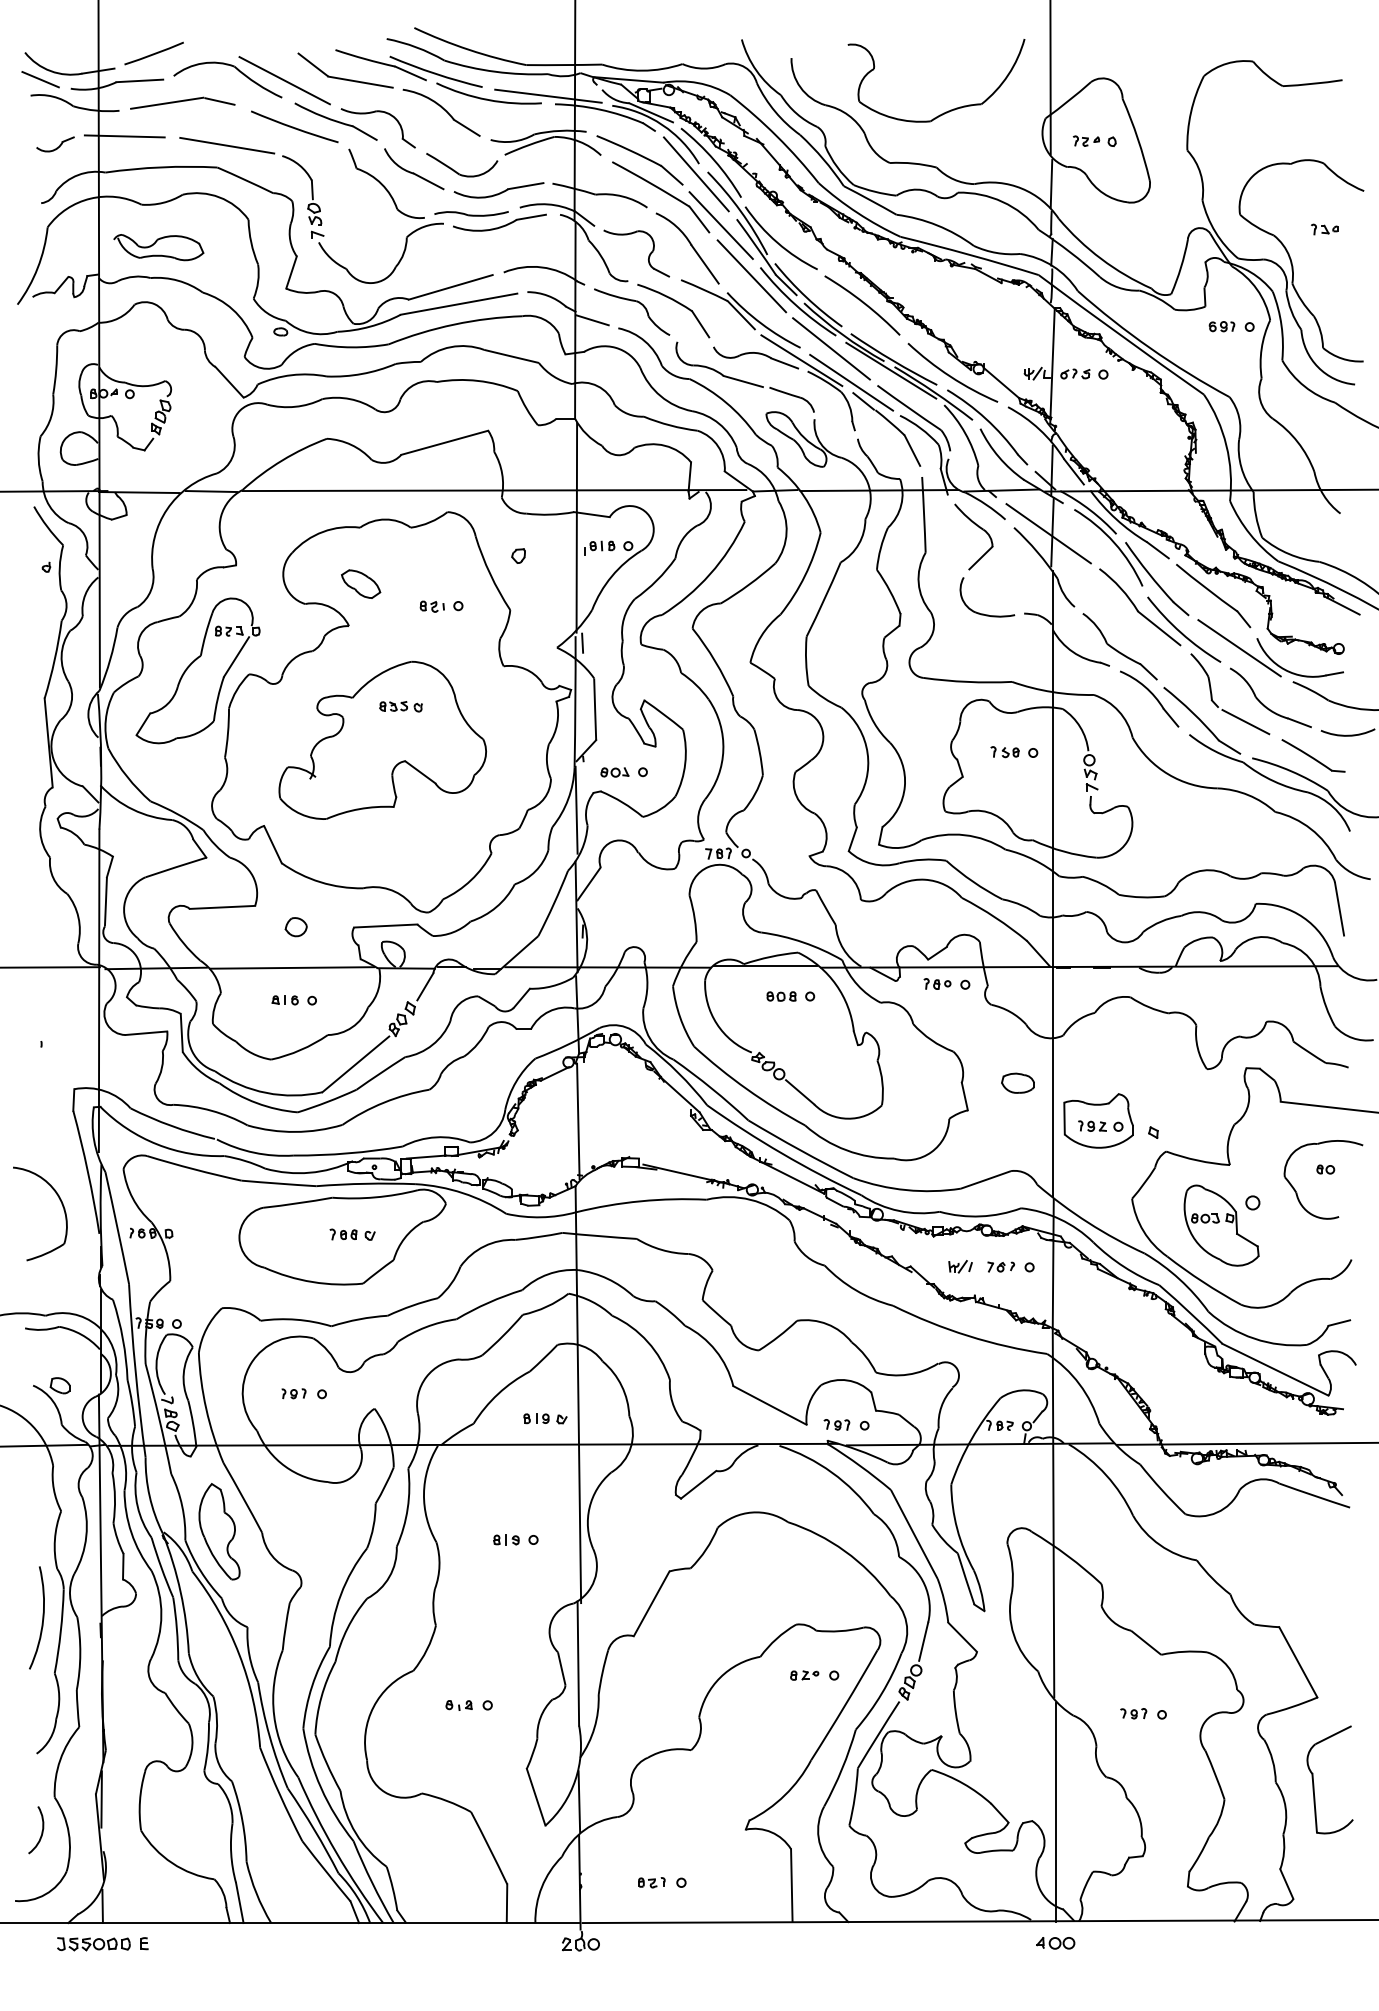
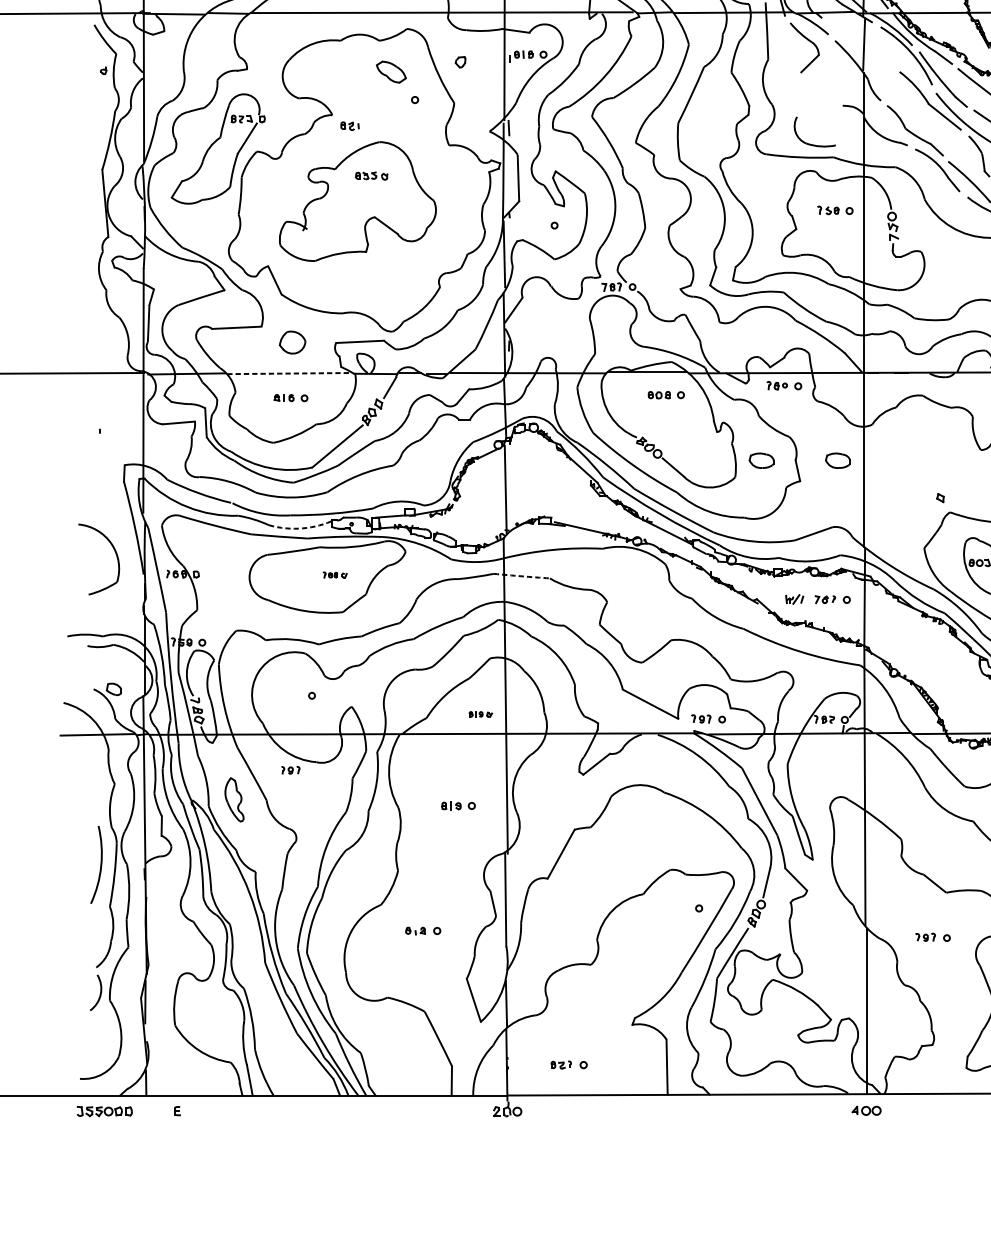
line: (1048, 533) -> (861, 45), removed
part: (361, 583) -> (391, 71), moved
part: (431, 606) -> (349, 126), moved
part: (983, 613) -> (811, 144), moved
part: (614, 772) -> (533, 225), removed
part: (295, 927) -> (291, 342), size x1.6
line: (292, 967) -> (289, 373), solid -> dashed
part: (916, 1082) -> (761, 460), added
part: (1098, 1120) -> (898, 488), removed
arc: (309, 1172) -> (302, 528), solid -> dashed
part: (352, 1234) -> (335, 575), size x0.7
arc: (599, 1236) -> (521, 576), solid -> dashed
part: (293, 1393) -> (290, 770), moved
part: (545, 1418) -> (480, 714), size x0.7
part: (219, 1531) -> (234, 799), size x0.6
part: (804, 1675) -> (676, 908), removed
arc: (41, 1831) -> (99, 993), moved
part: (93, 1944) -> (104, 1111), moved

